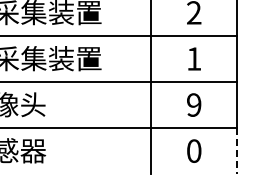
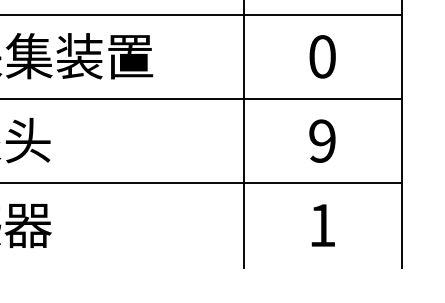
text: (194, 58) -> (323, 55), 1 -> 0
text: (194, 150) -> (323, 224), 0 -> 1
line: (237, 151) -> (401, 226), dashed -> solid

